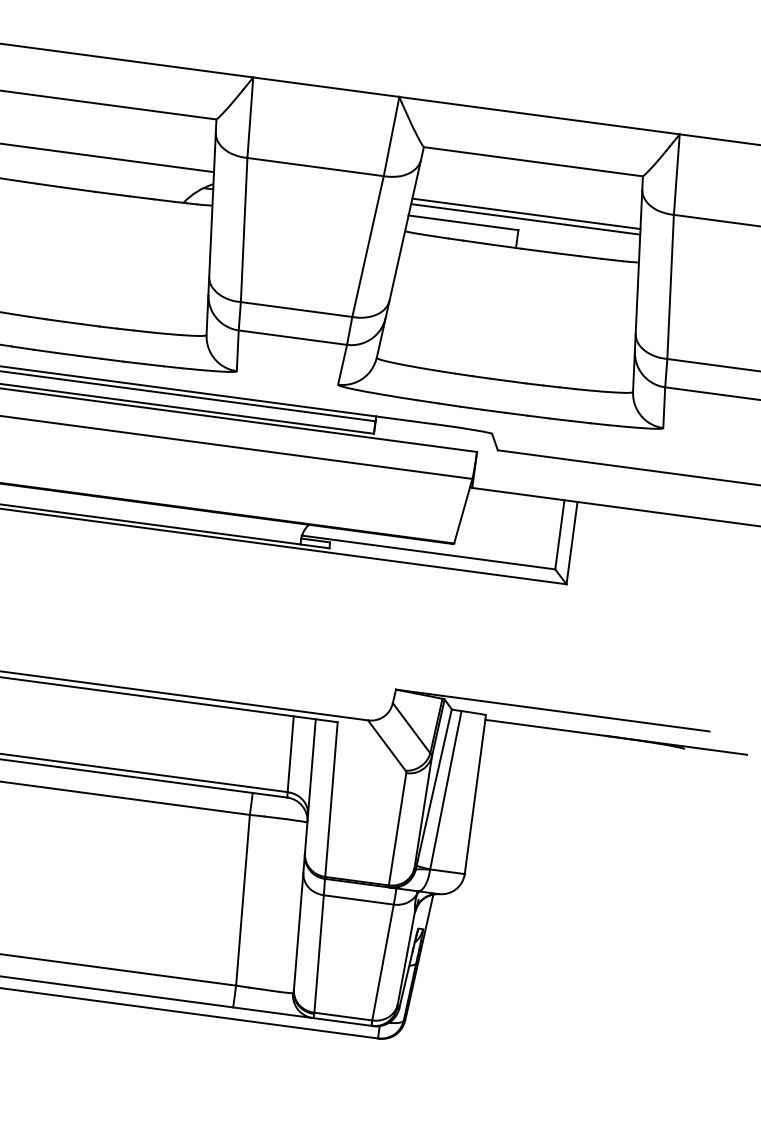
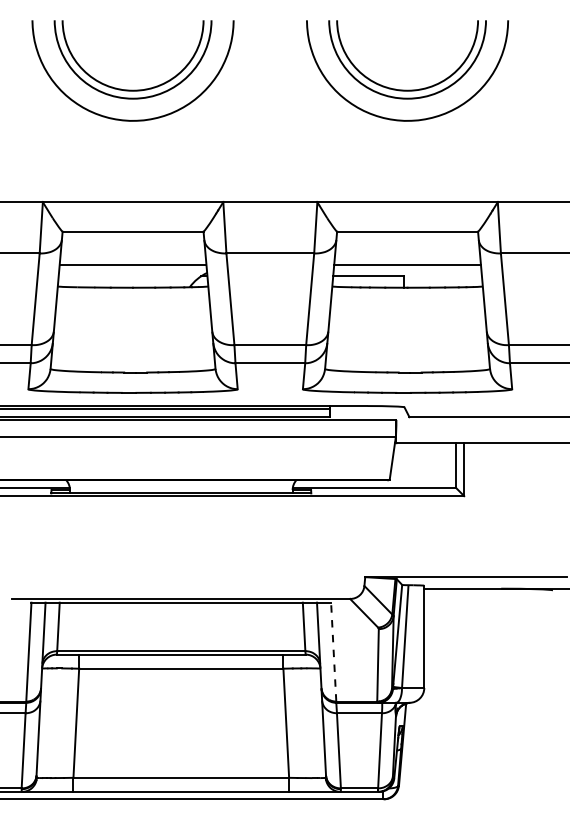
line: (525, 218) -> (407, 268), removed
line: (331, 800) -> (333, 652), solid -> dashed

